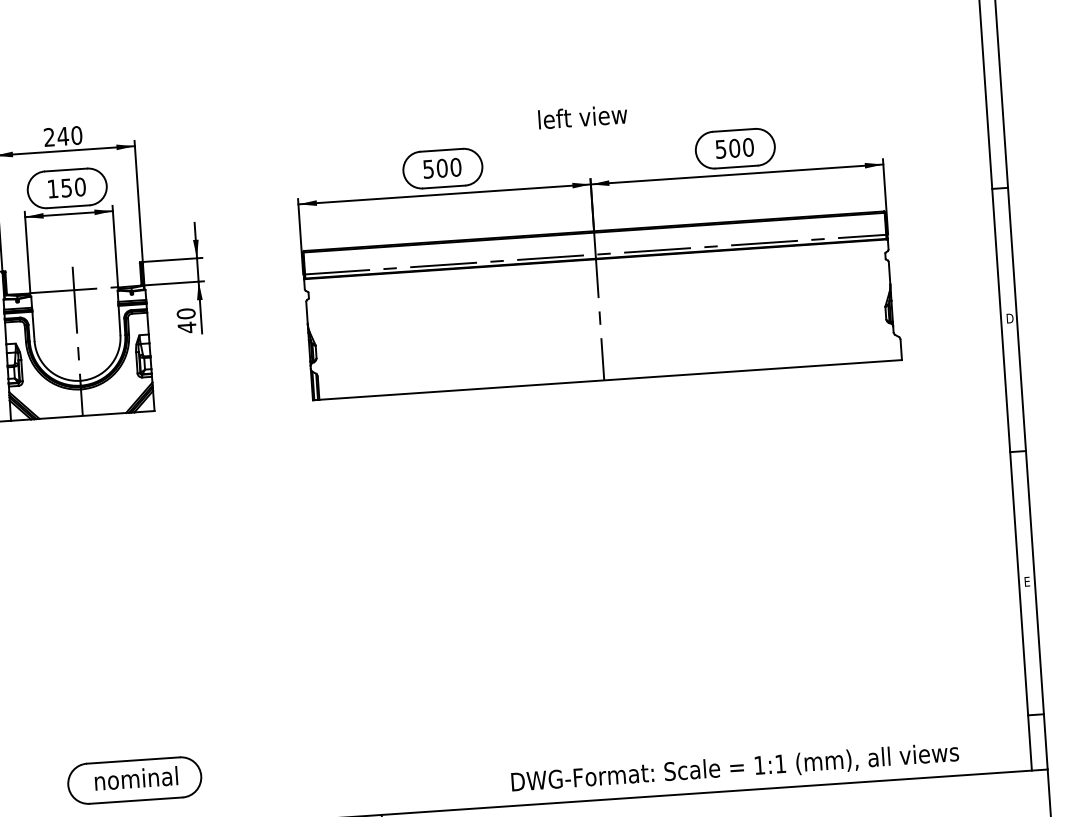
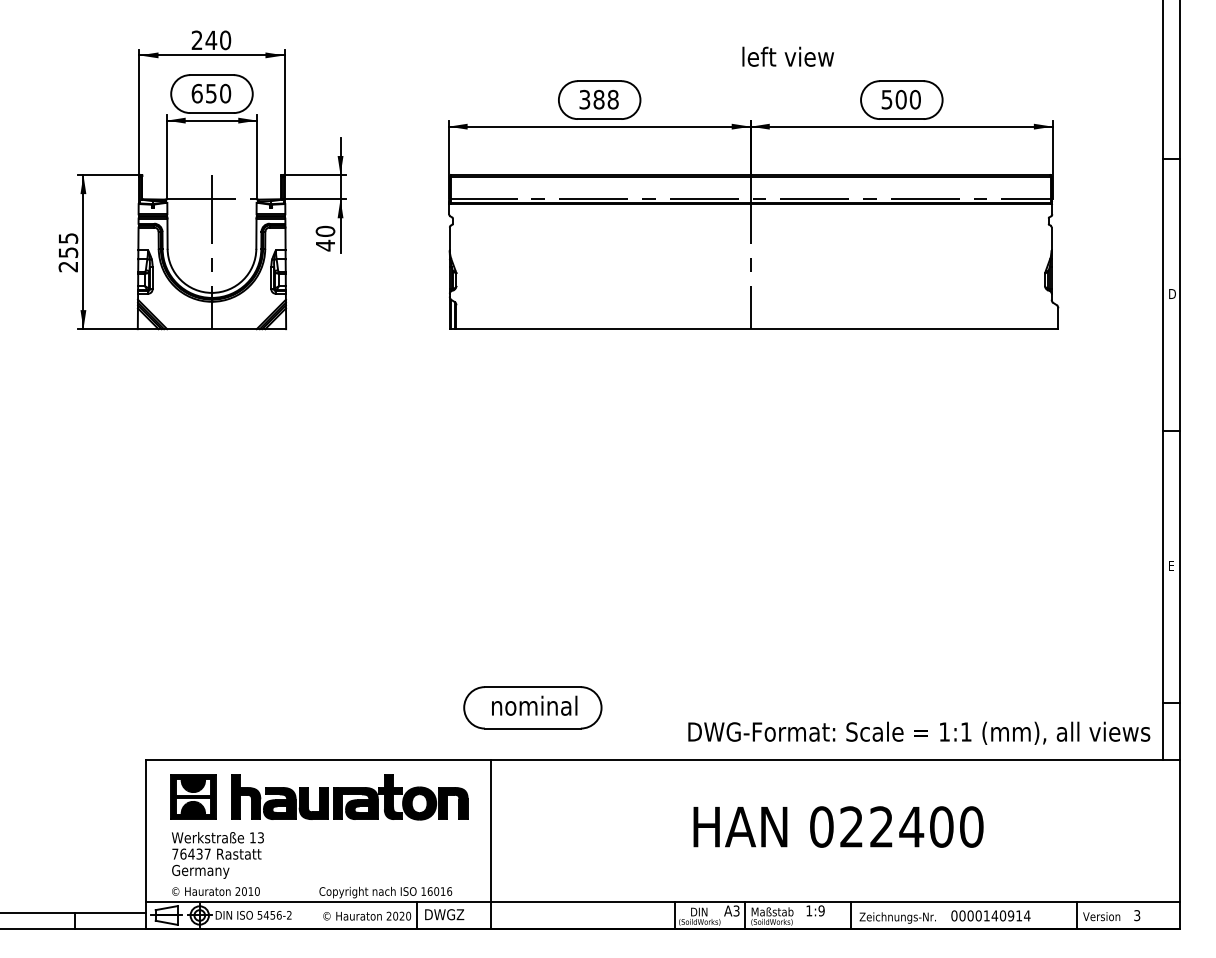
text: (582, 116) -> (787, 56), moved
text: (442, 168) -> (599, 99), 500 -> 388
text: (52, 188) -> (196, 93), 150 -> 650
text: (735, 767) -> (919, 732), moved
part: (134, 780) -> (532, 707), moved

